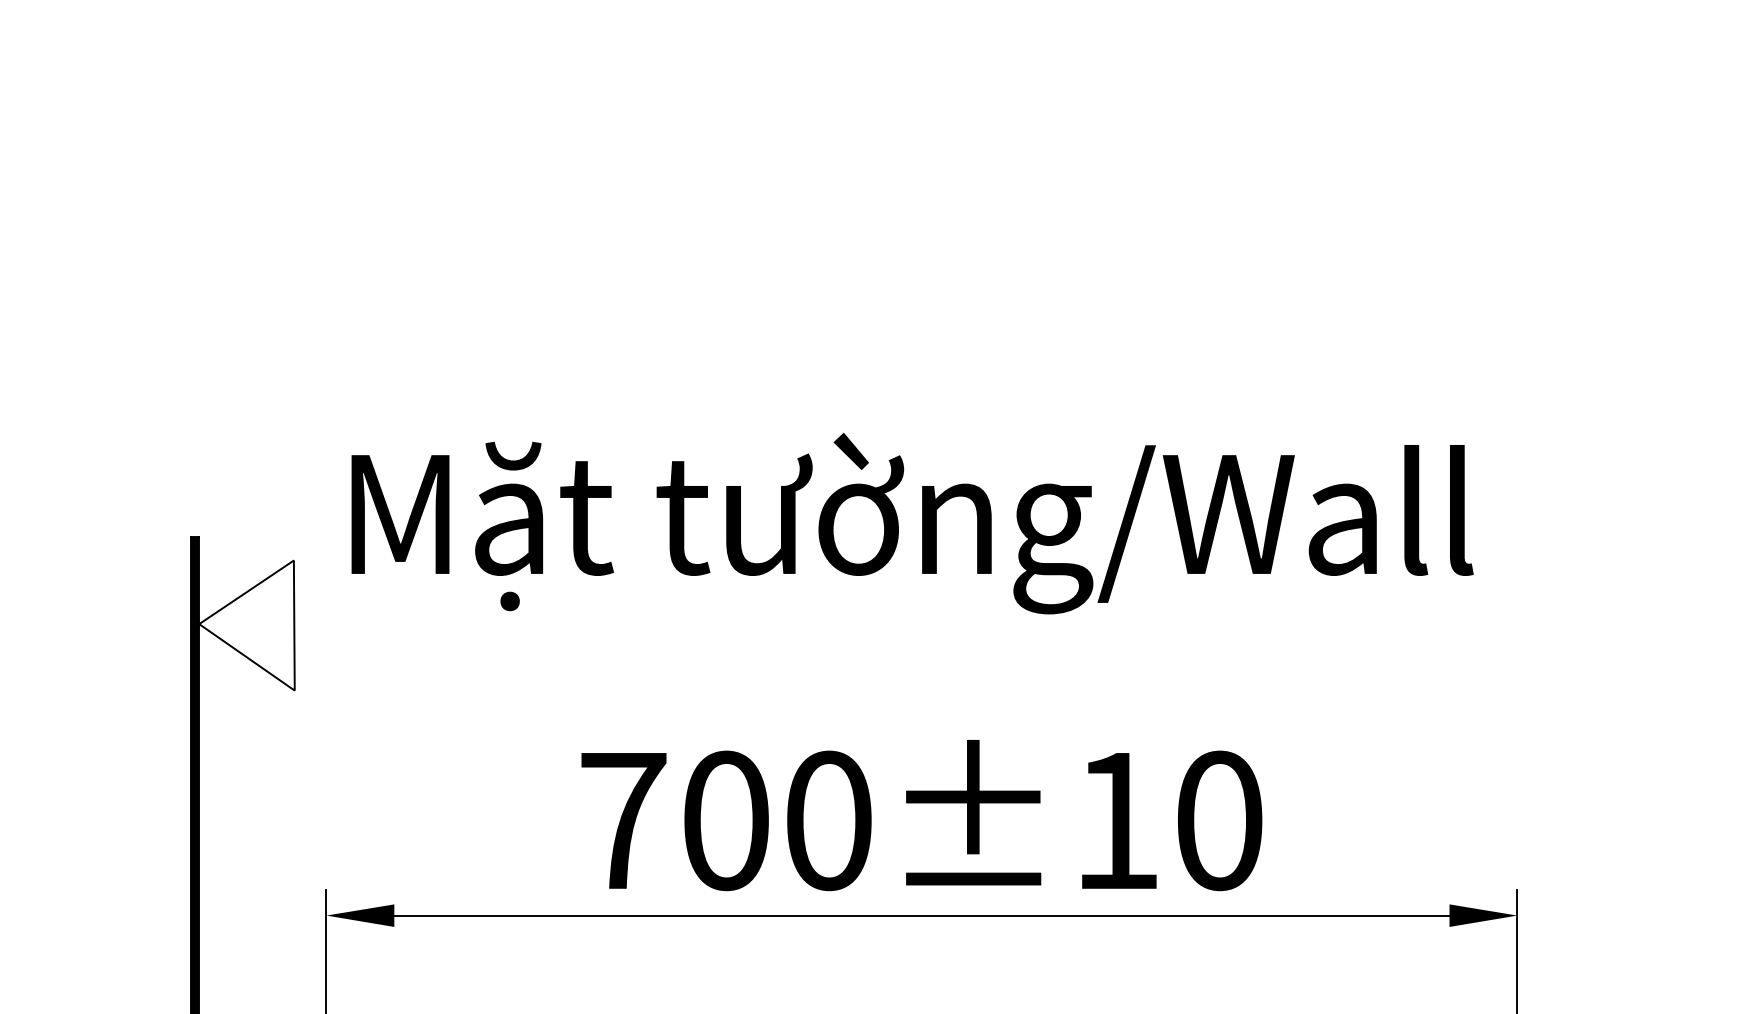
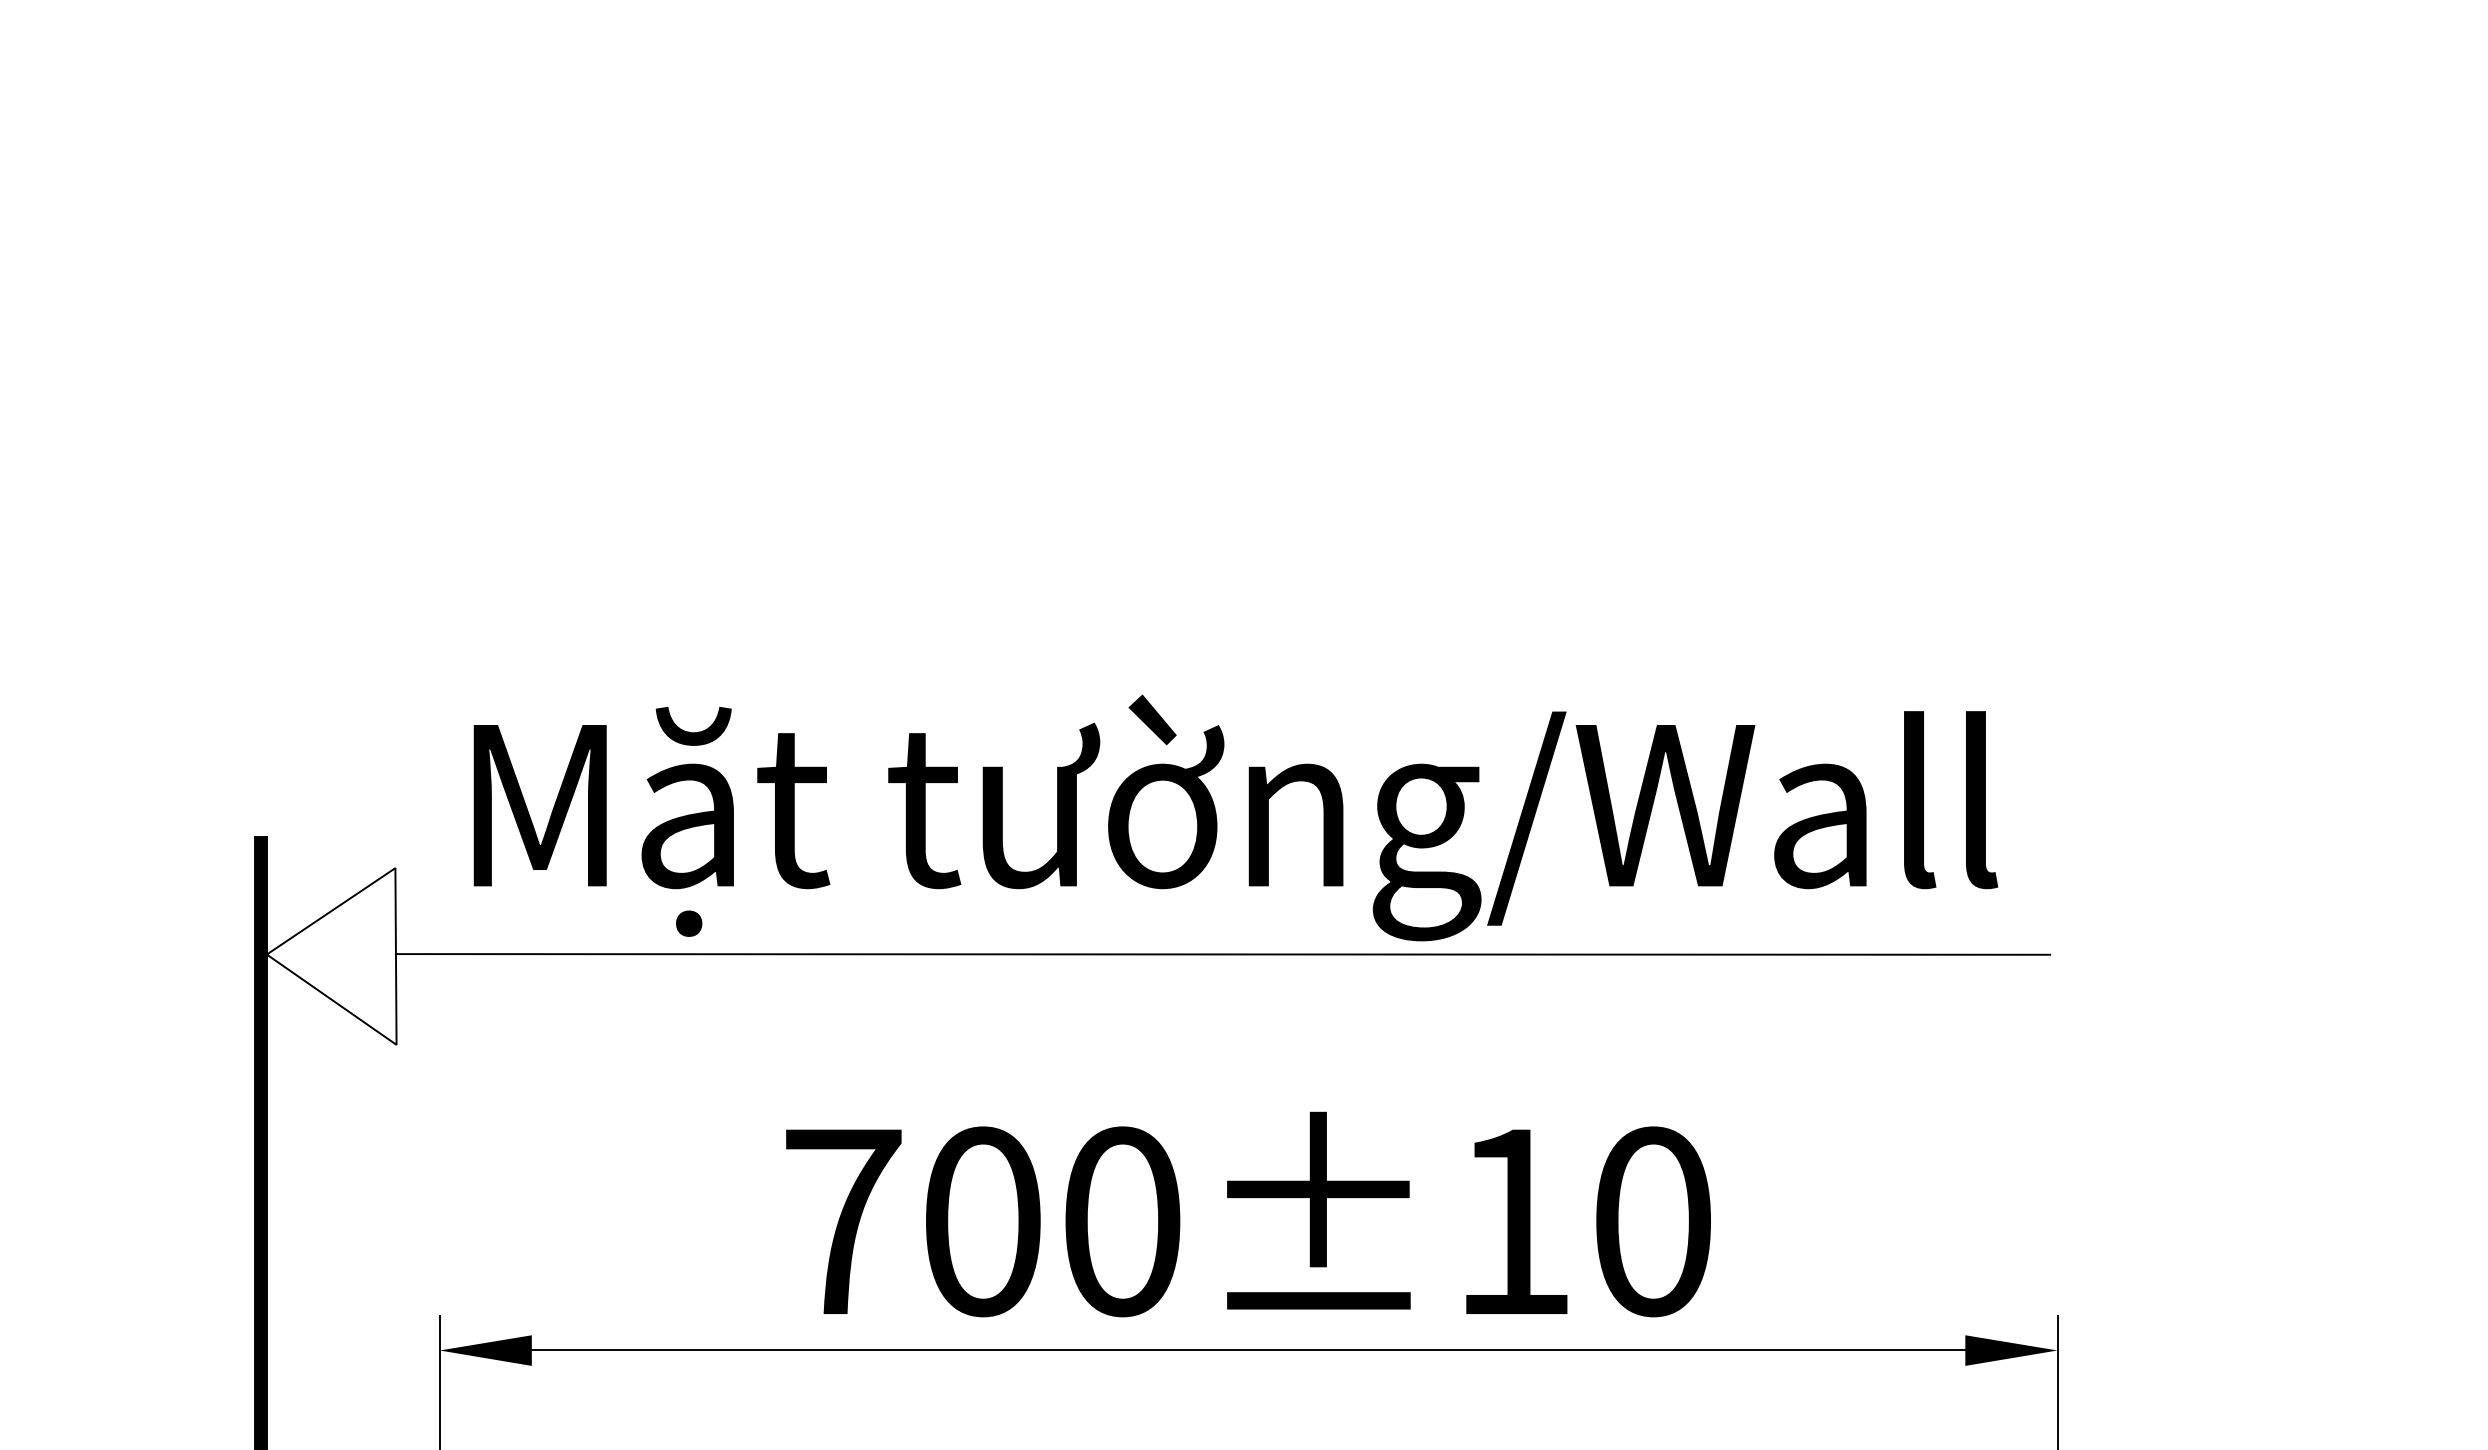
line: (902, 624) -> (1222, 954), added

